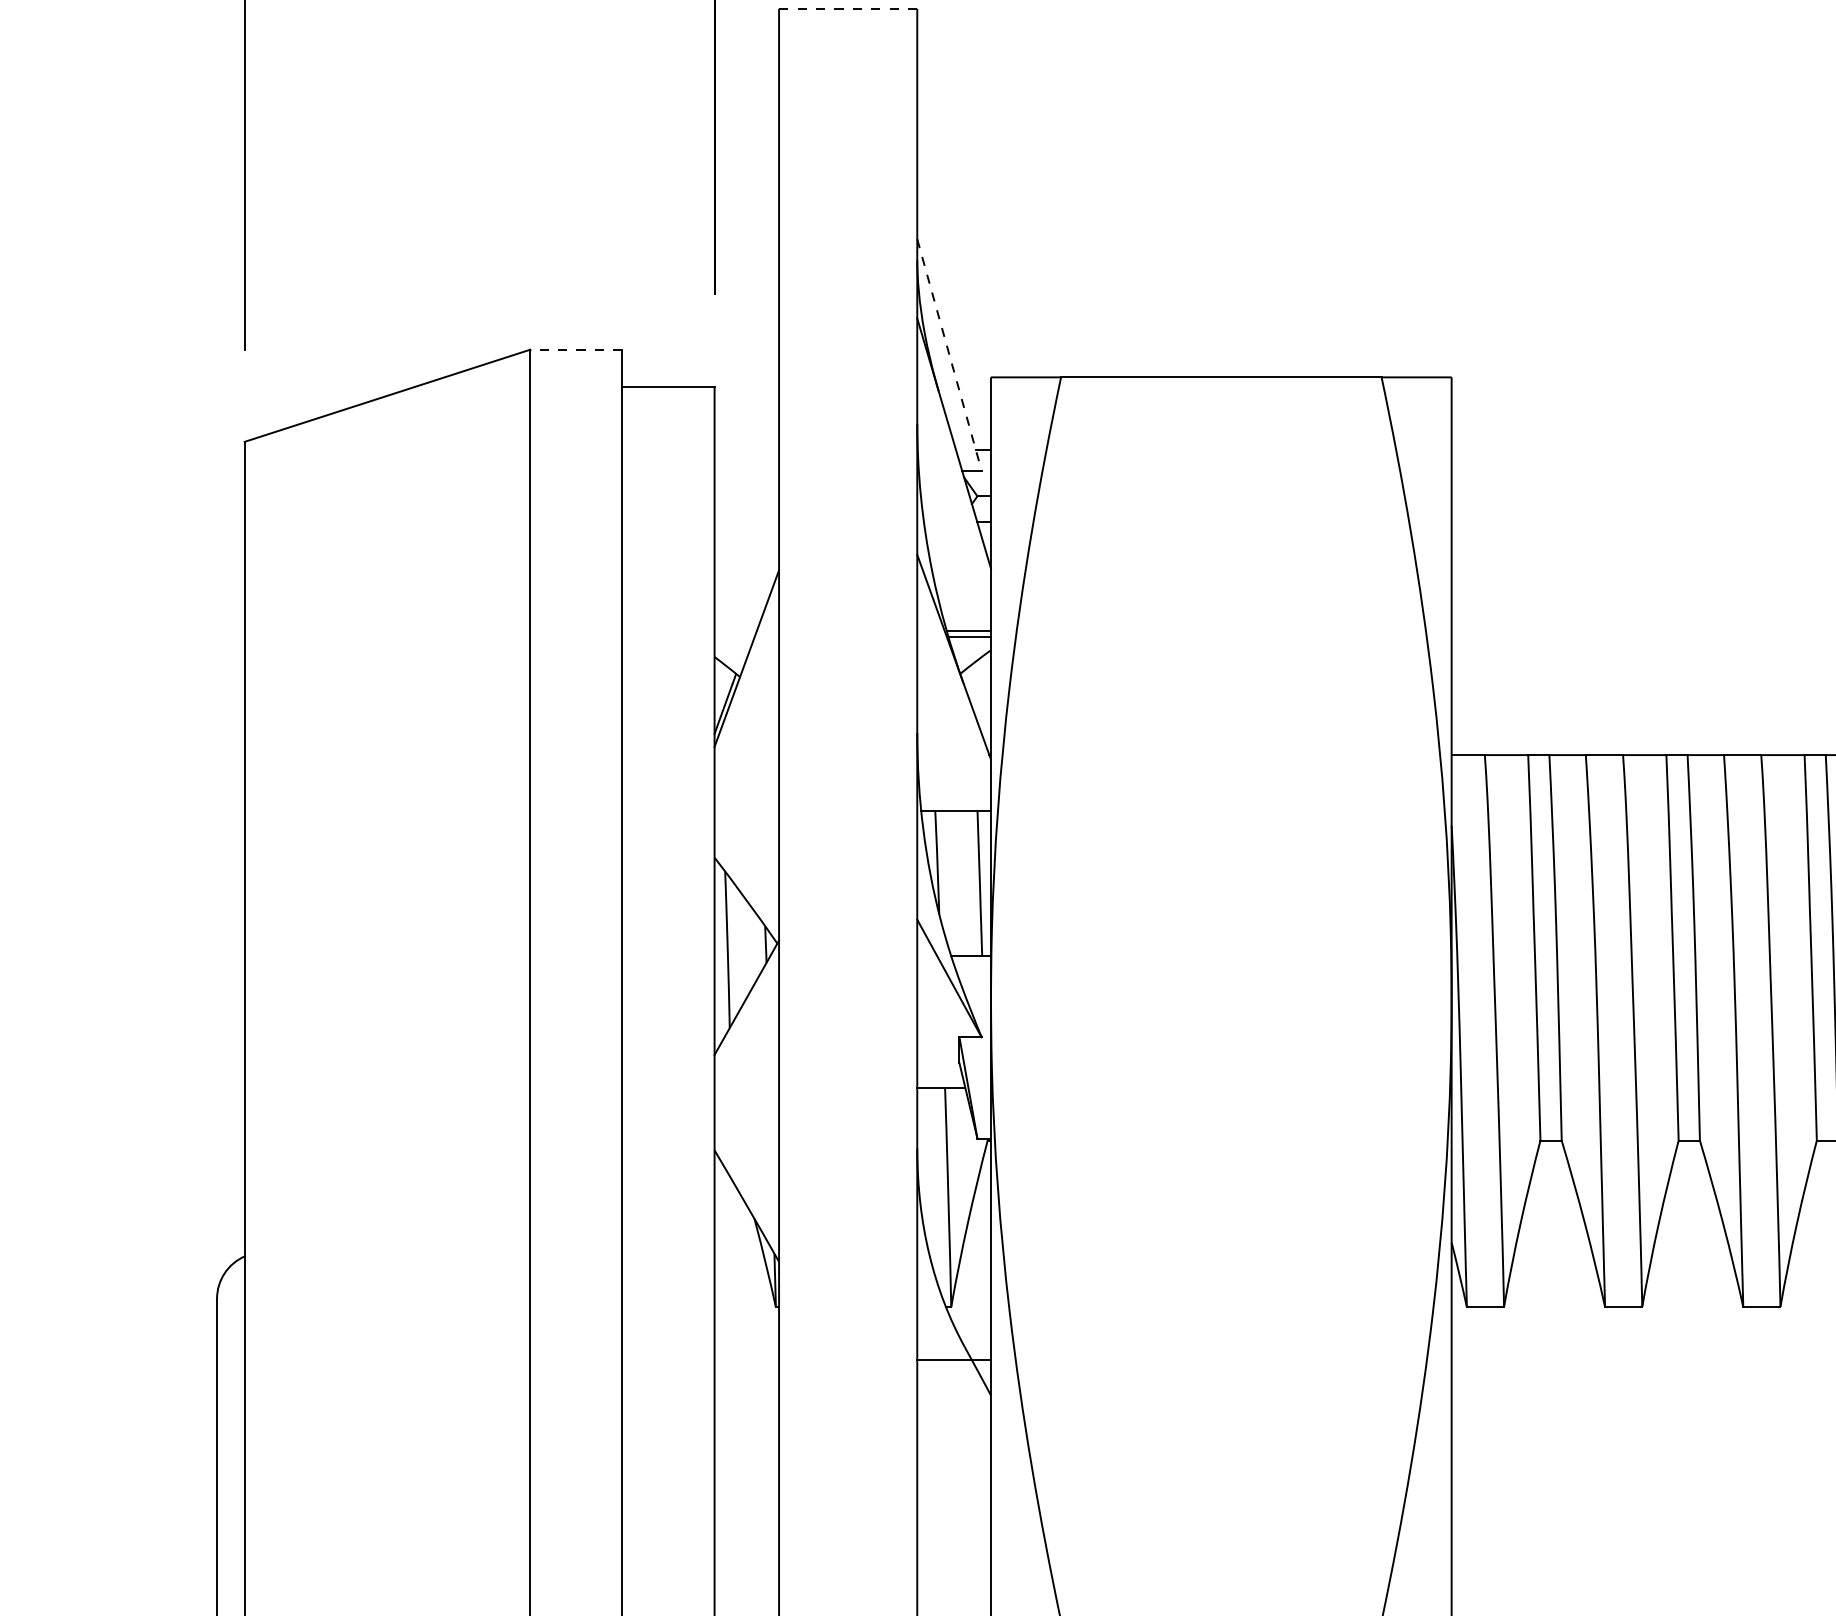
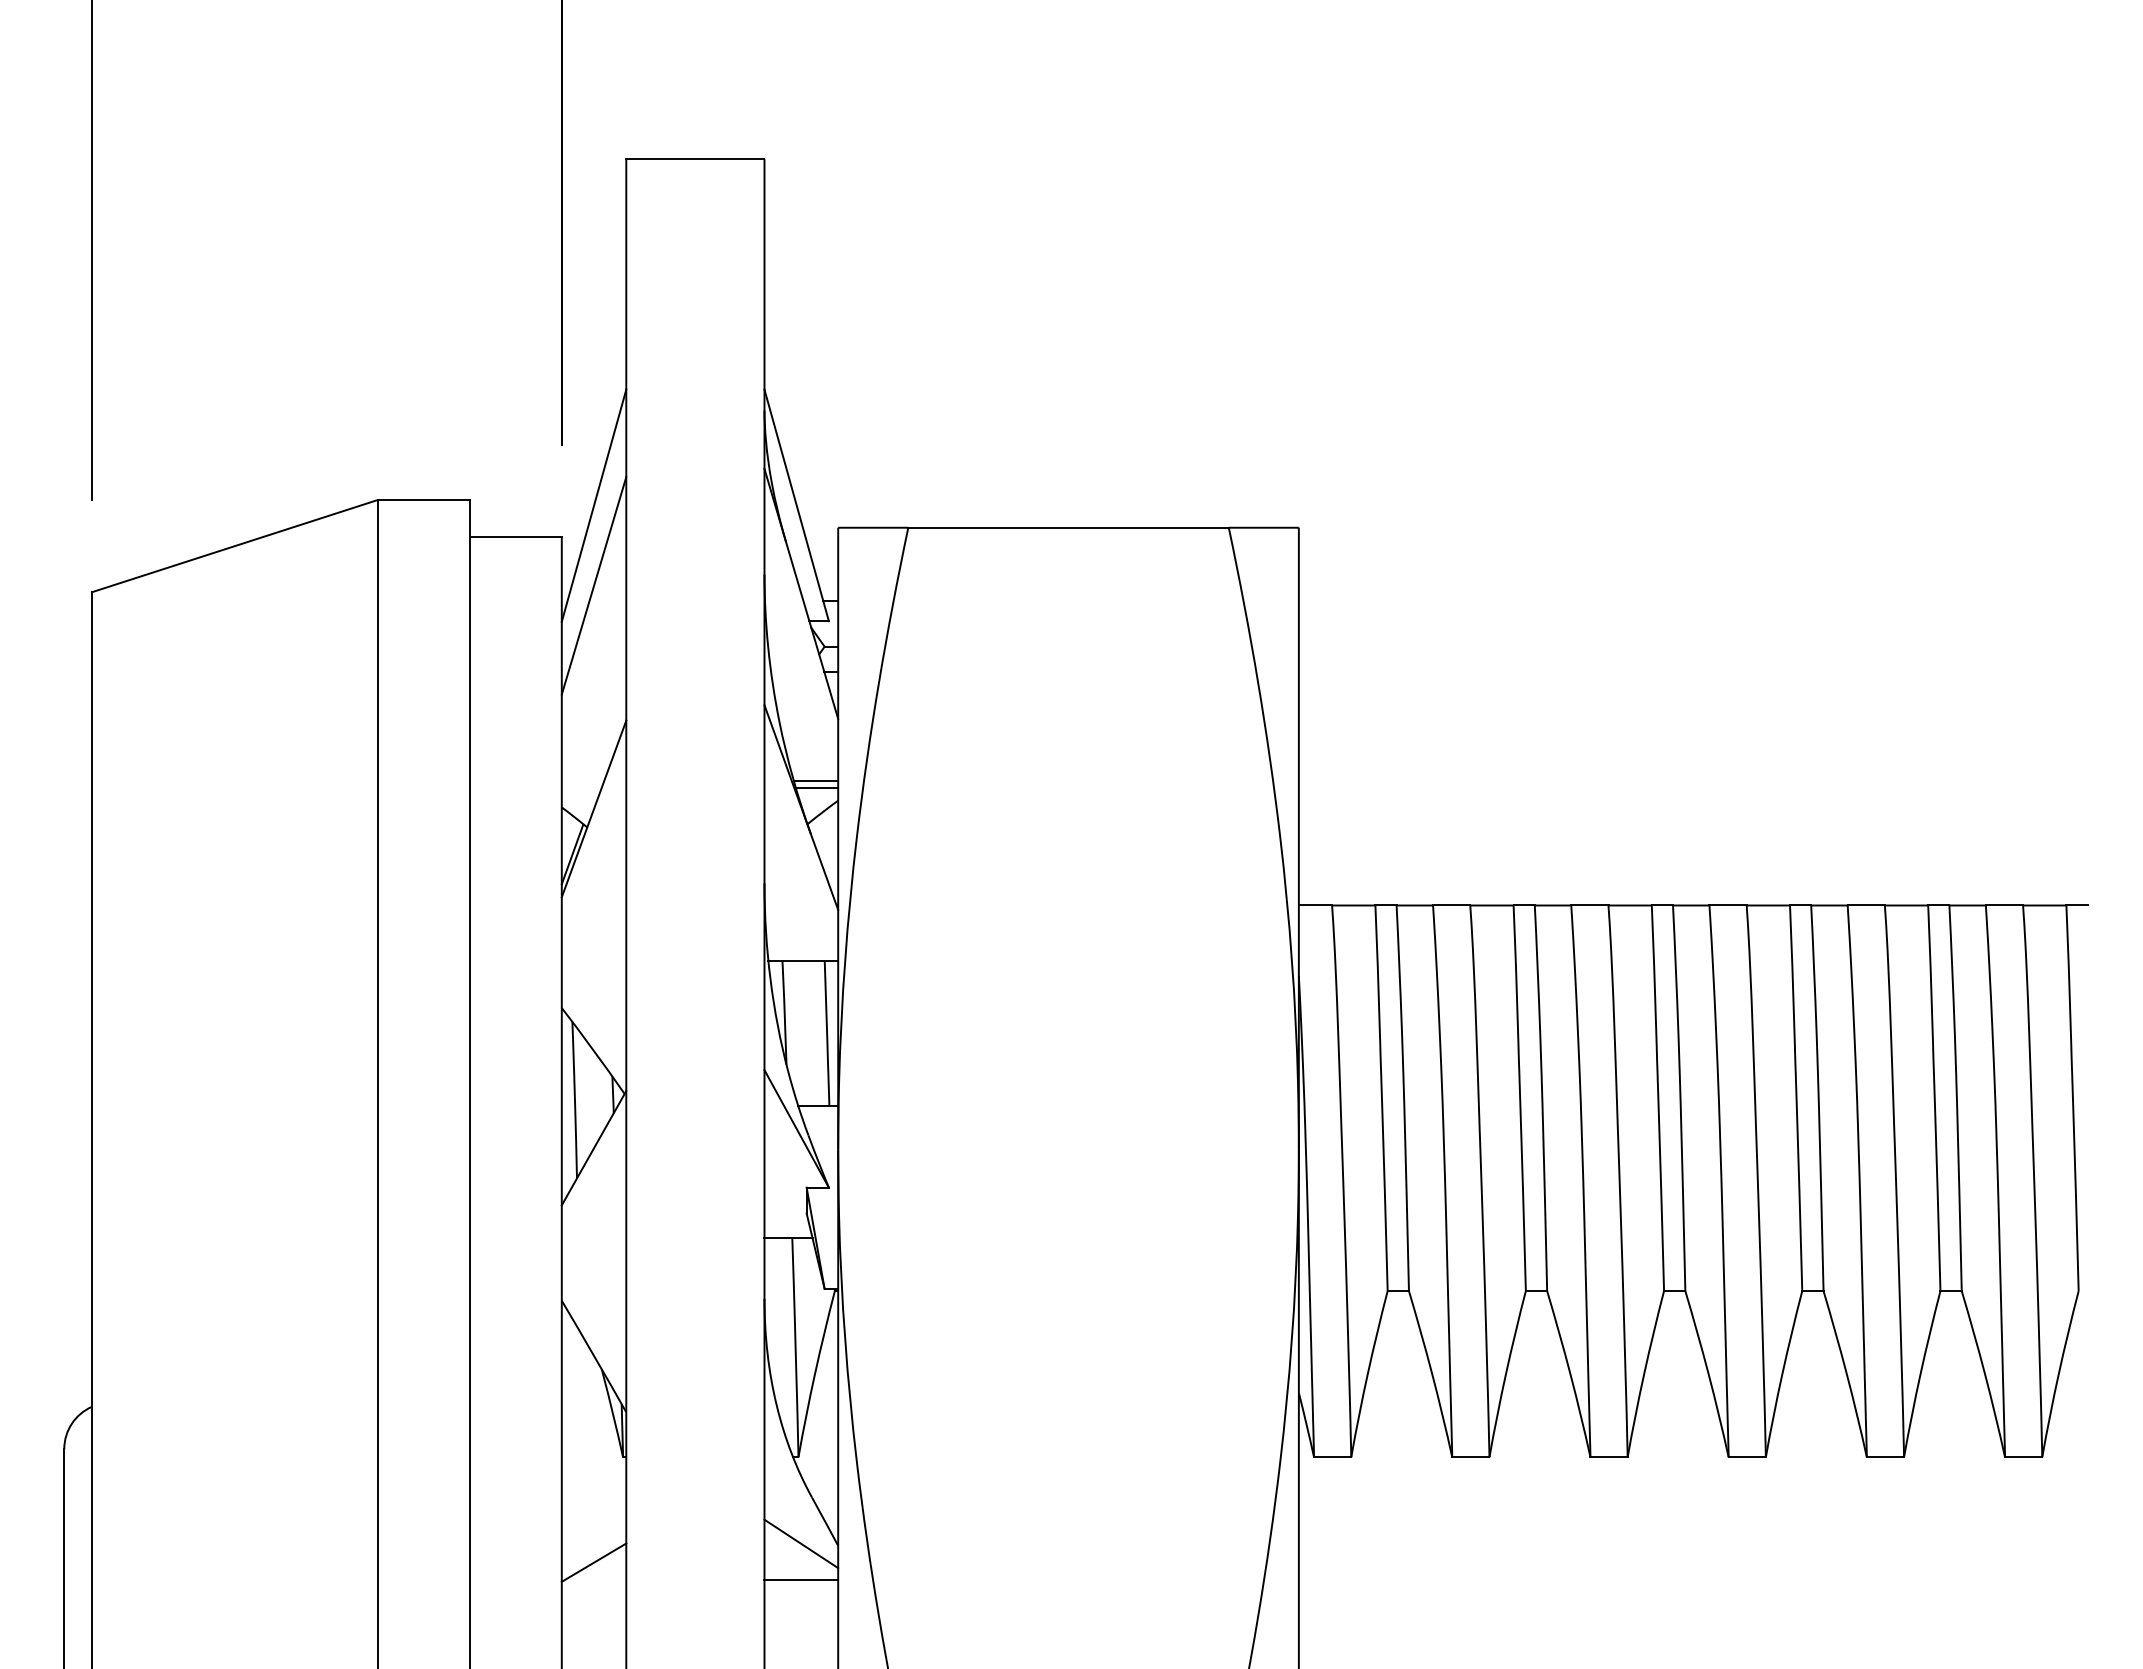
line: (847, 9) -> (694, 159), dashed -> solid
line: (576, 350) -> (423, 500), dashed -> solid
line: (746, 355) -> (593, 505), added
line: (949, 355) -> (796, 505), dashed -> solid
line: (746, 435) -> (593, 585), added
line: (954, 1360) -> (801, 1580), moved
line: (954, 1393) -> (801, 1543), added
line: (746, 1412) -> (593, 1562), added

